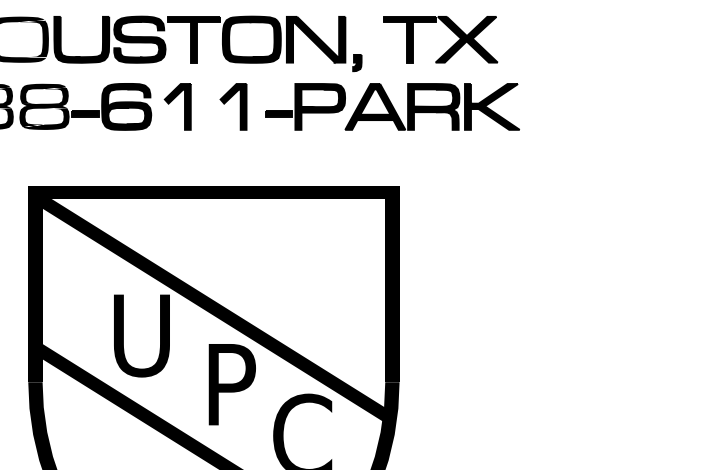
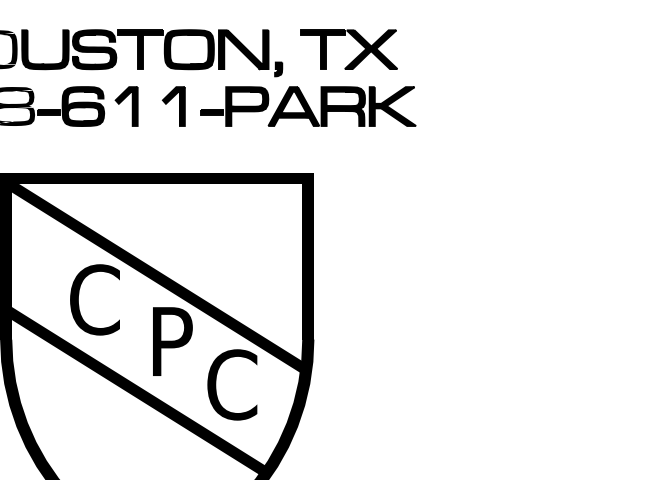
text: (139, 334) -> (94, 299), U -> C

